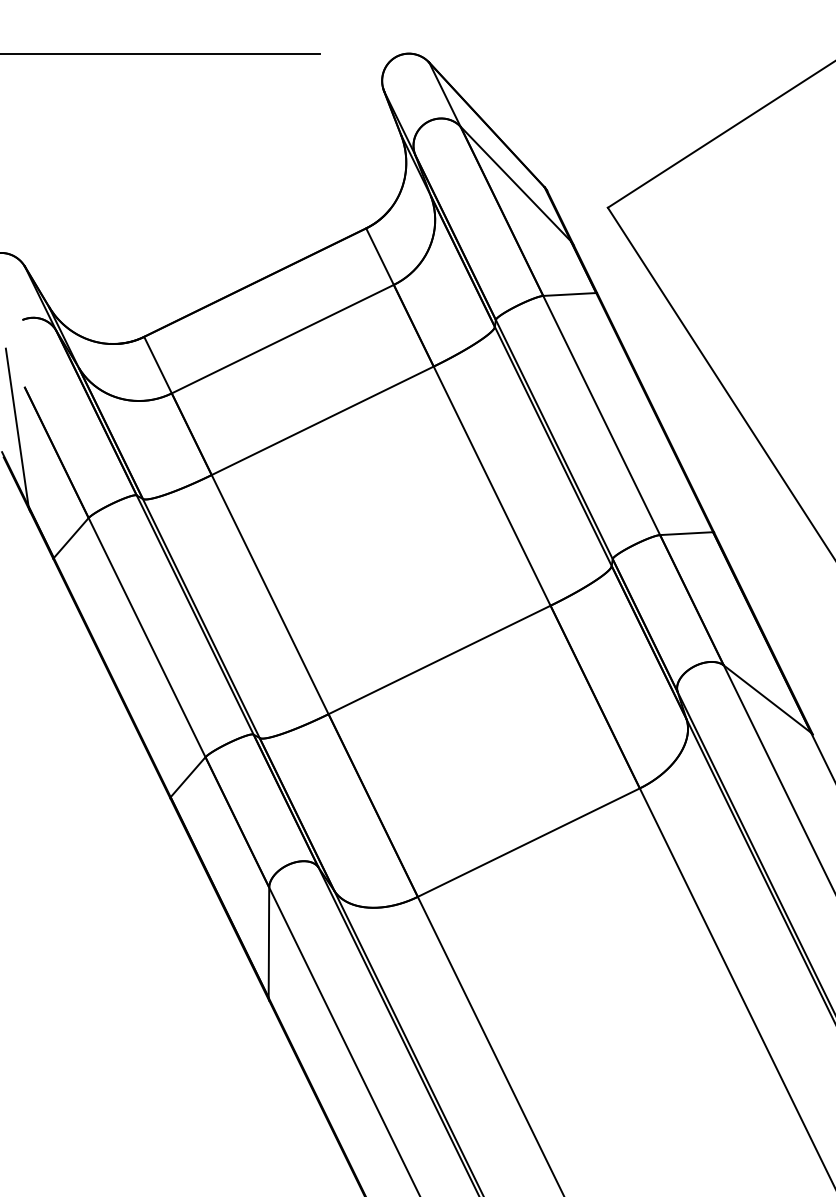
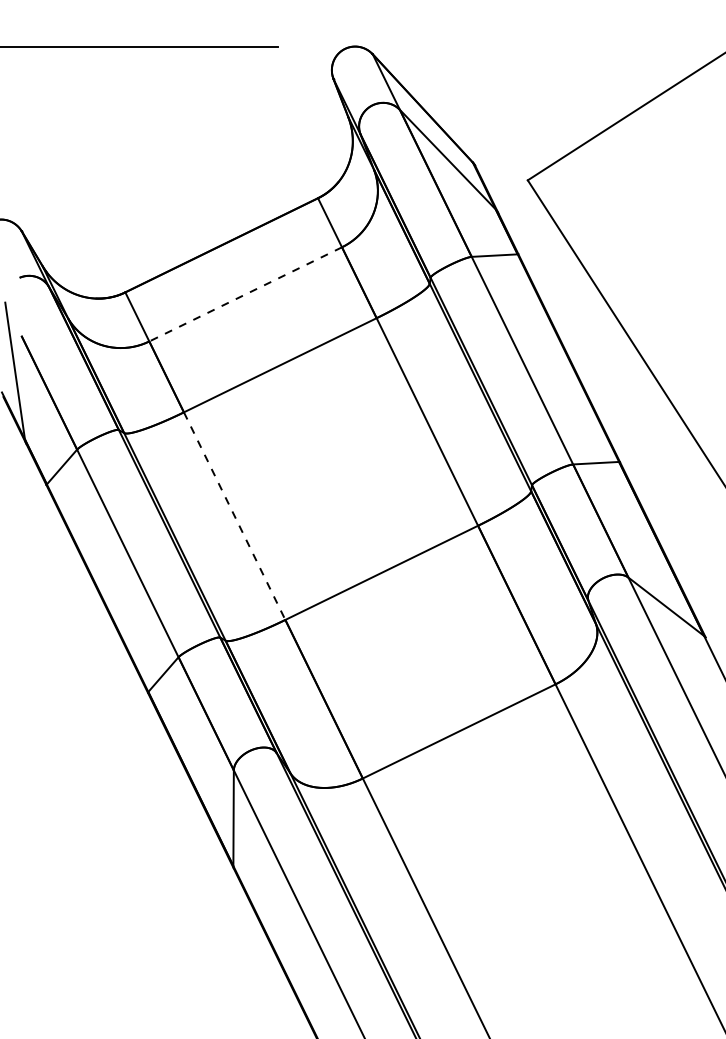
line: (282, 339) -> (245, 294), solid -> dashed
line: (270, 595) -> (234, 516), solid -> dashed

